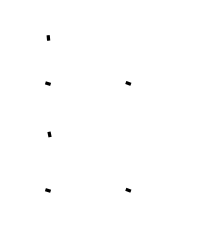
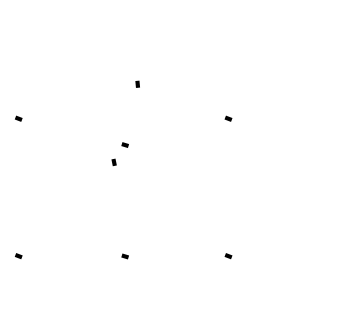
text: (48, 37) -> (137, 83), moved
text: (47, 83) -> (124, 144), moved
text: (49, 133) -> (113, 161), moved

